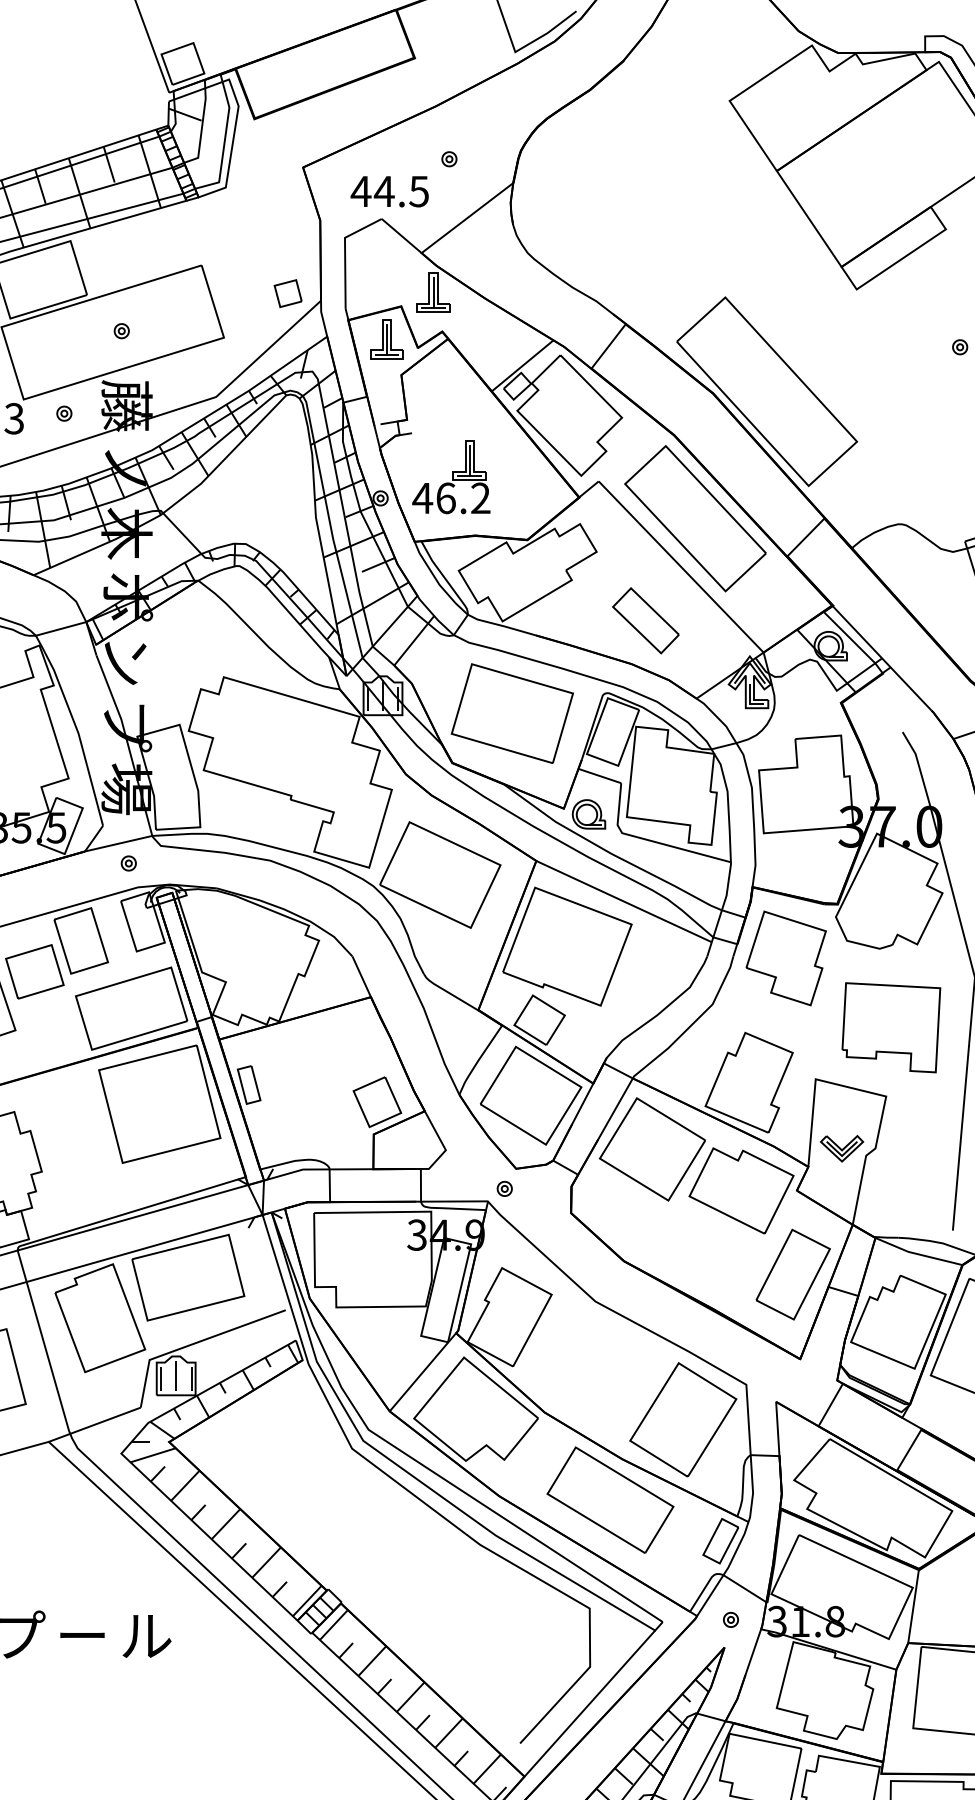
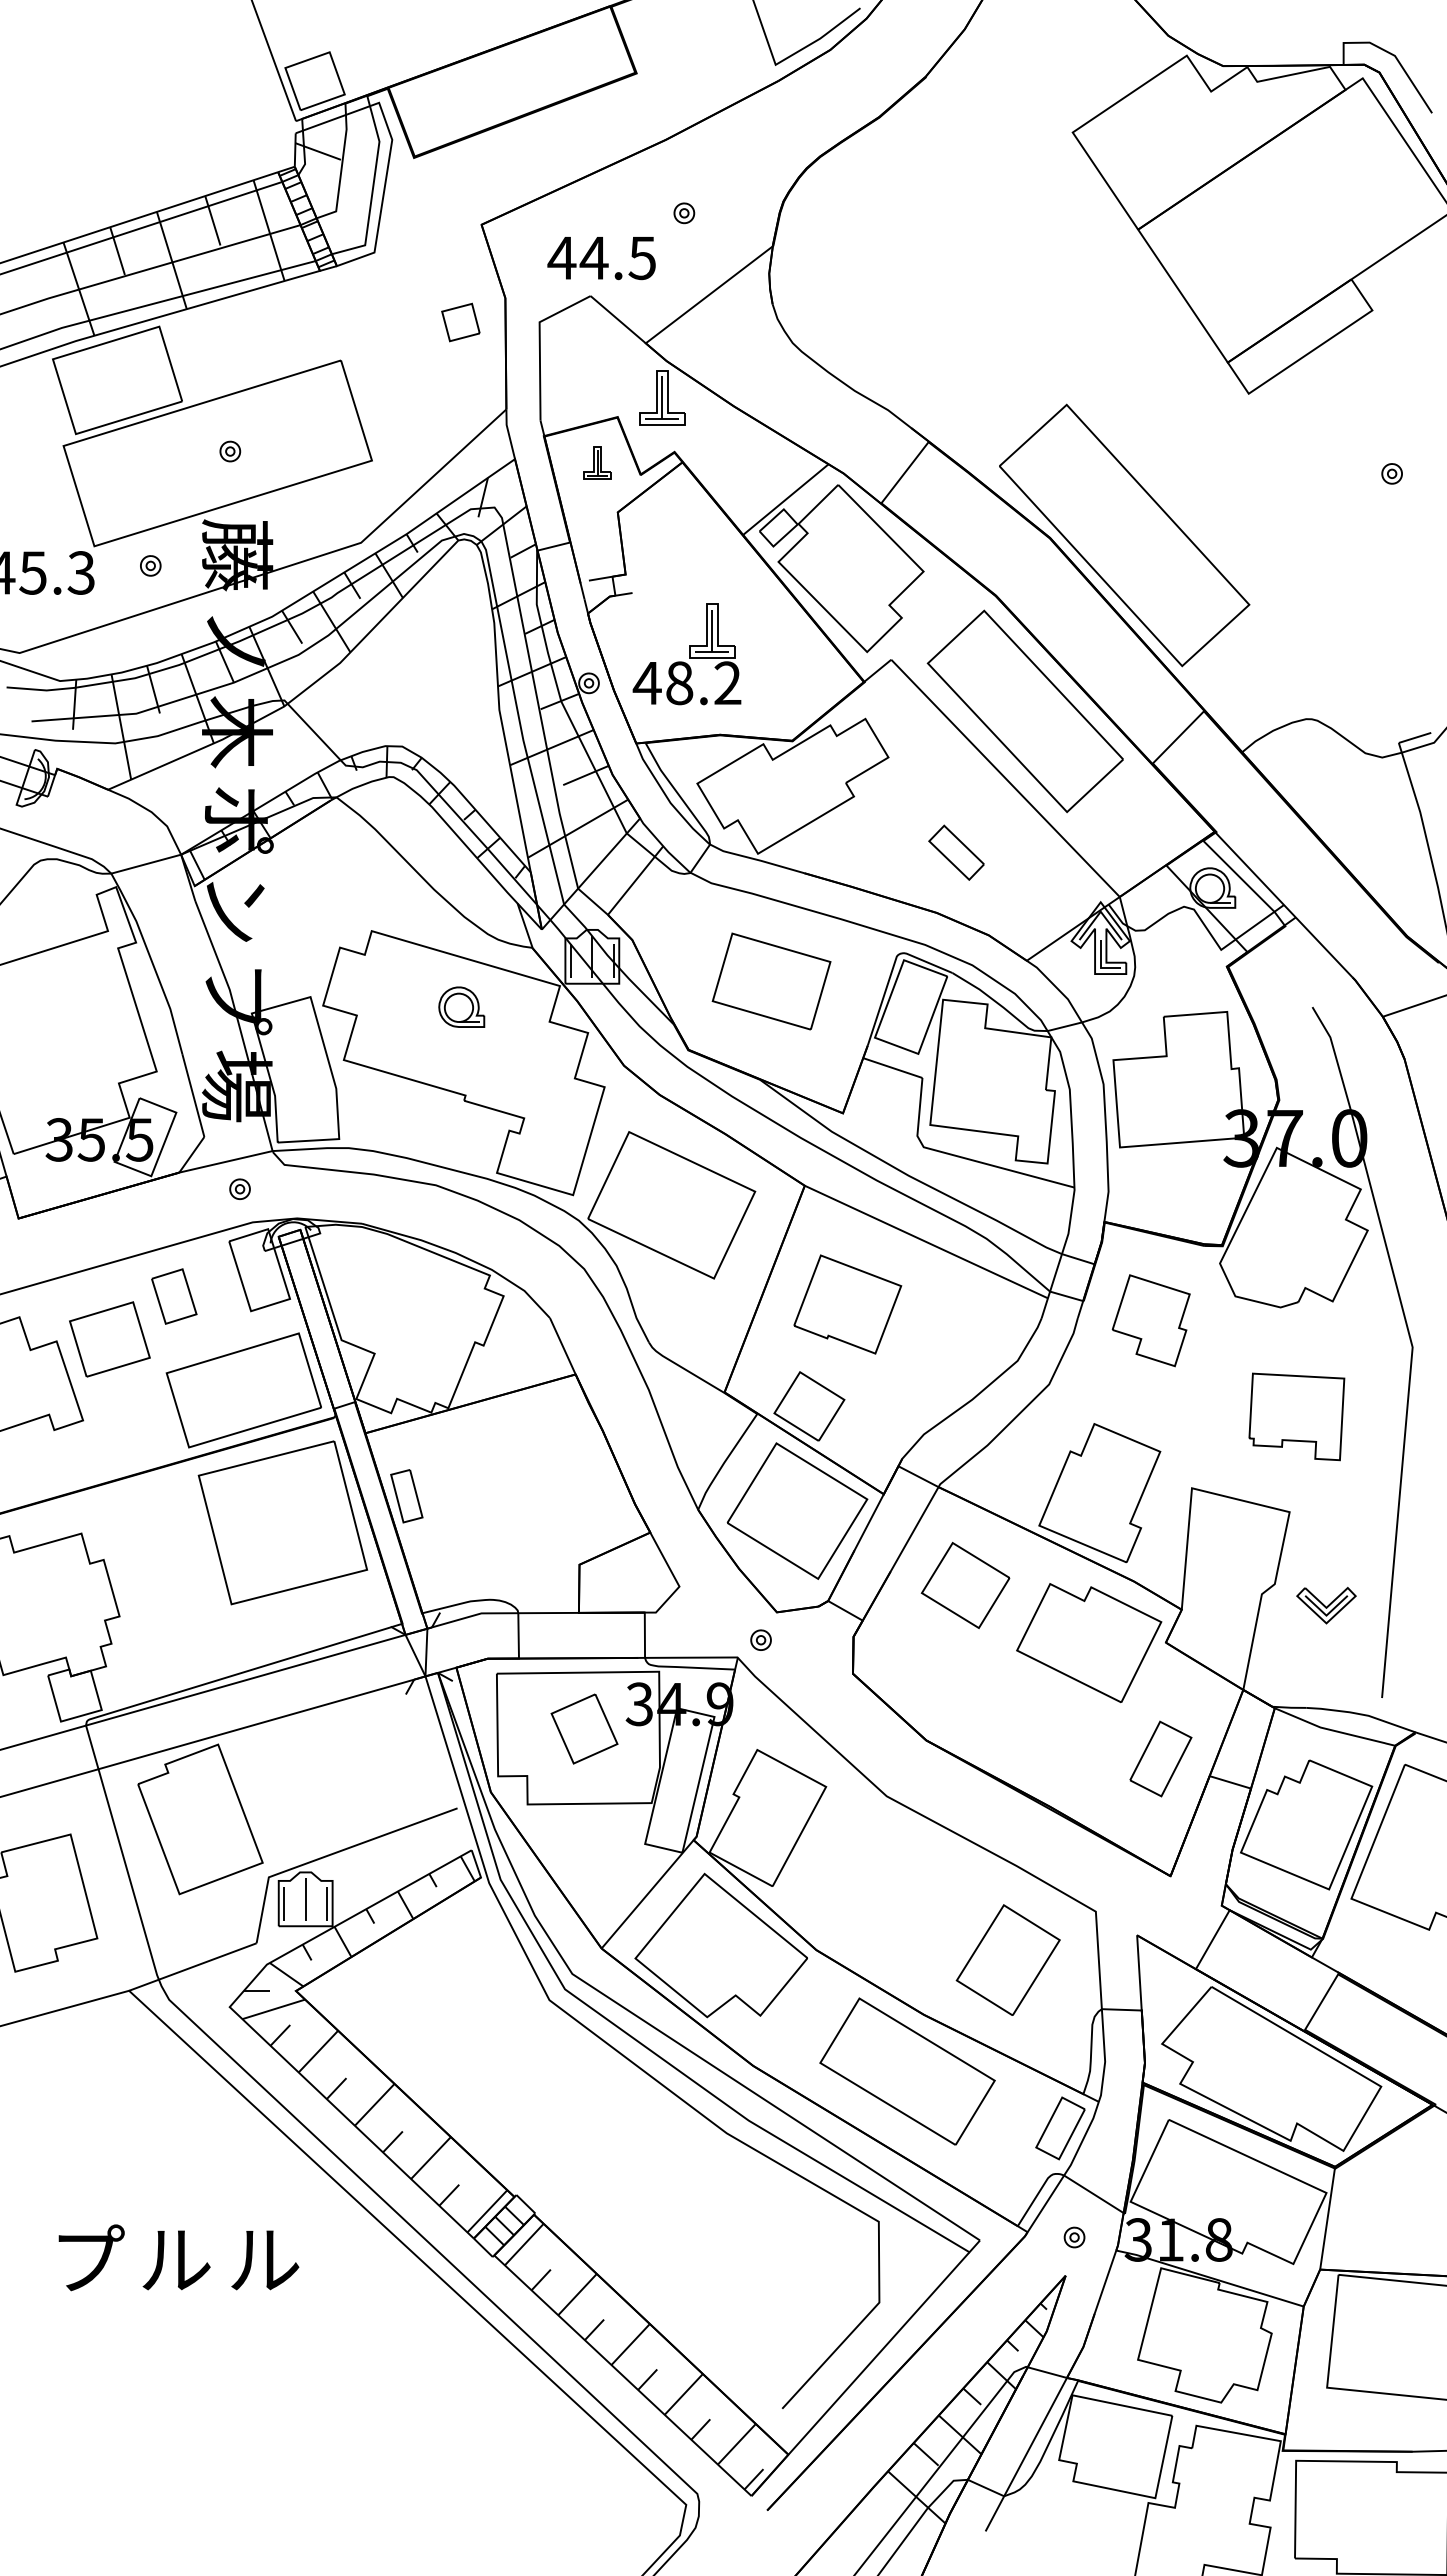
part: (287, 293) -> (460, 322), moved
part: (386, 339) -> (597, 462), size x0.6
text: (445, 498) -> (679, 683), 46.2 -> 48.2
part: (645, 620) -> (956, 852), size x0.6
part: (512, 713) -> (771, 981), size x0.7
part: (588, 813) -> (461, 1006), moved
part: (81, 940) -> (174, 1296), size x0.6
part: (567, 946) -> (847, 1304), size x0.6
part: (786, 958) -> (1151, 1320), size x0.7
part: (891, 1027) -> (1296, 1416), size x0.7
part: (377, 1101) -> (584, 1728), moved
part: (842, 1148) -> (1326, 1605), moved
part: (652, 1149) -> (965, 1585), size x0.6
part: (793, 1274) -> (1160, 1758), size x0.6
part: (188, 1277) -> (322, 1762), removed
part: (682, 1419) -> (1007, 1959), size x0.7
text: (82, 1636) -> (176, 2260), ー -> ル

